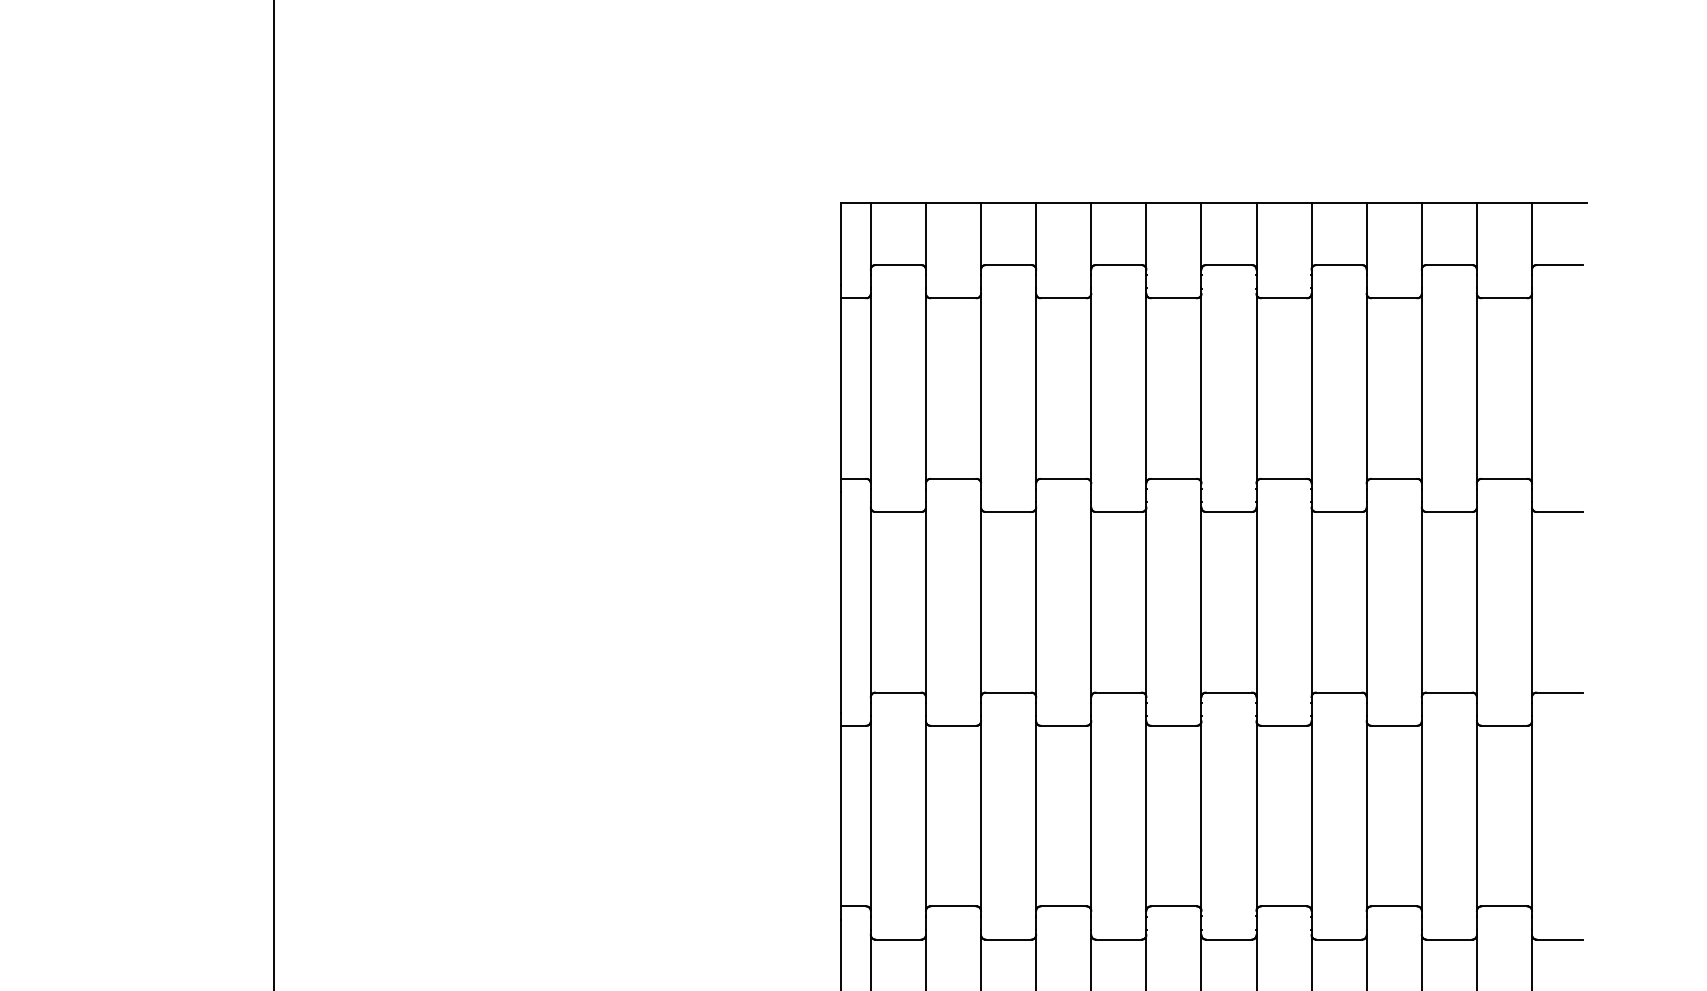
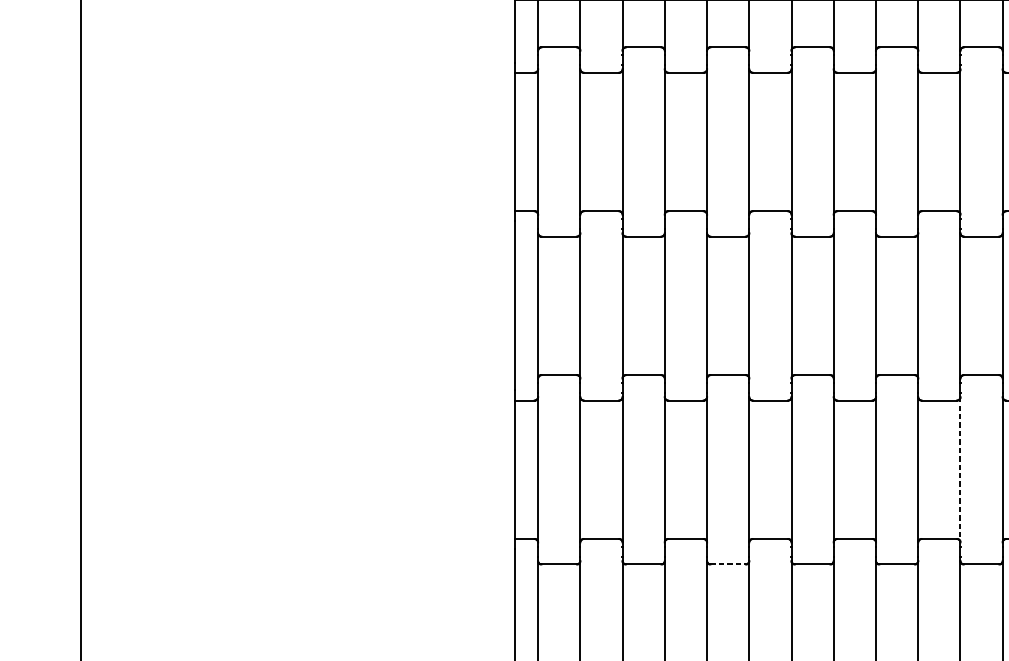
line: (1421, 816) -> (960, 470), solid -> dashed
line: (1119, 939) -> (728, 564), solid -> dashed

